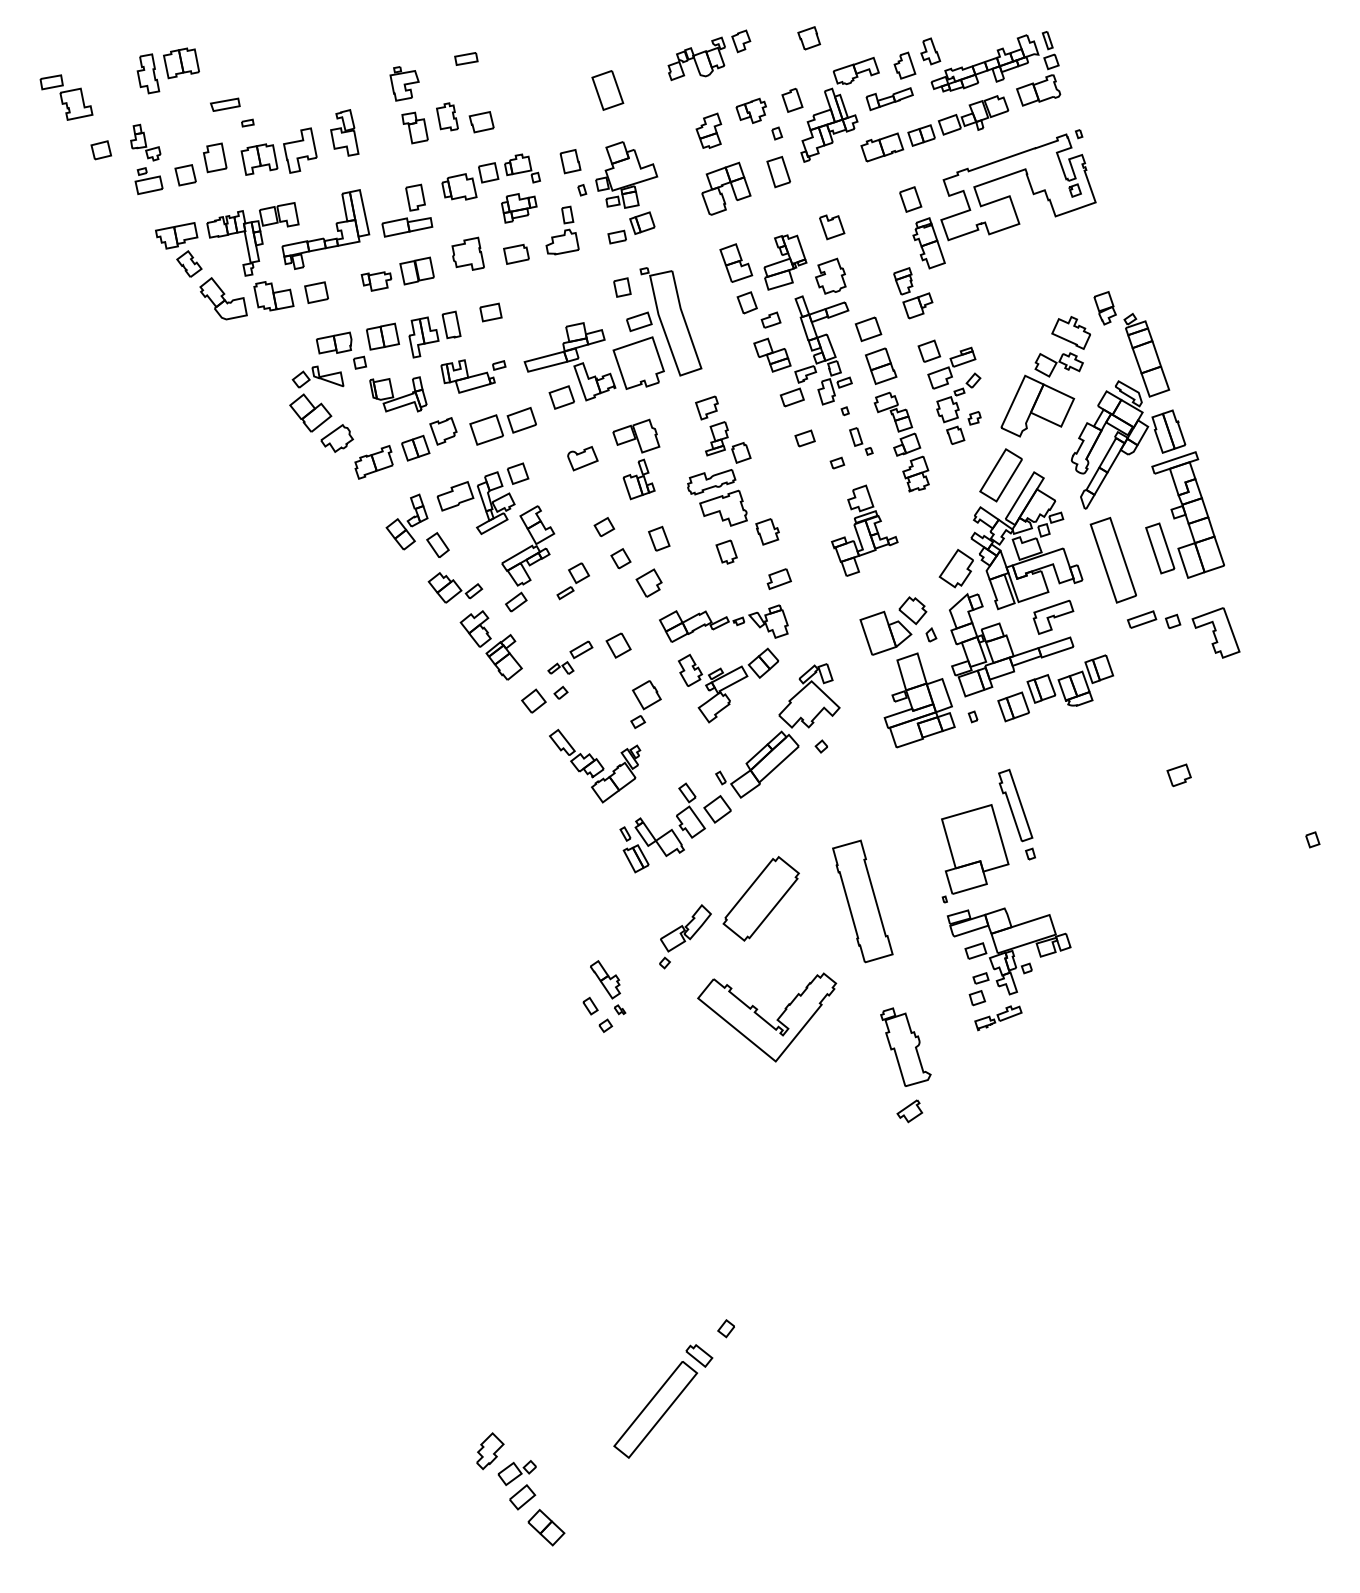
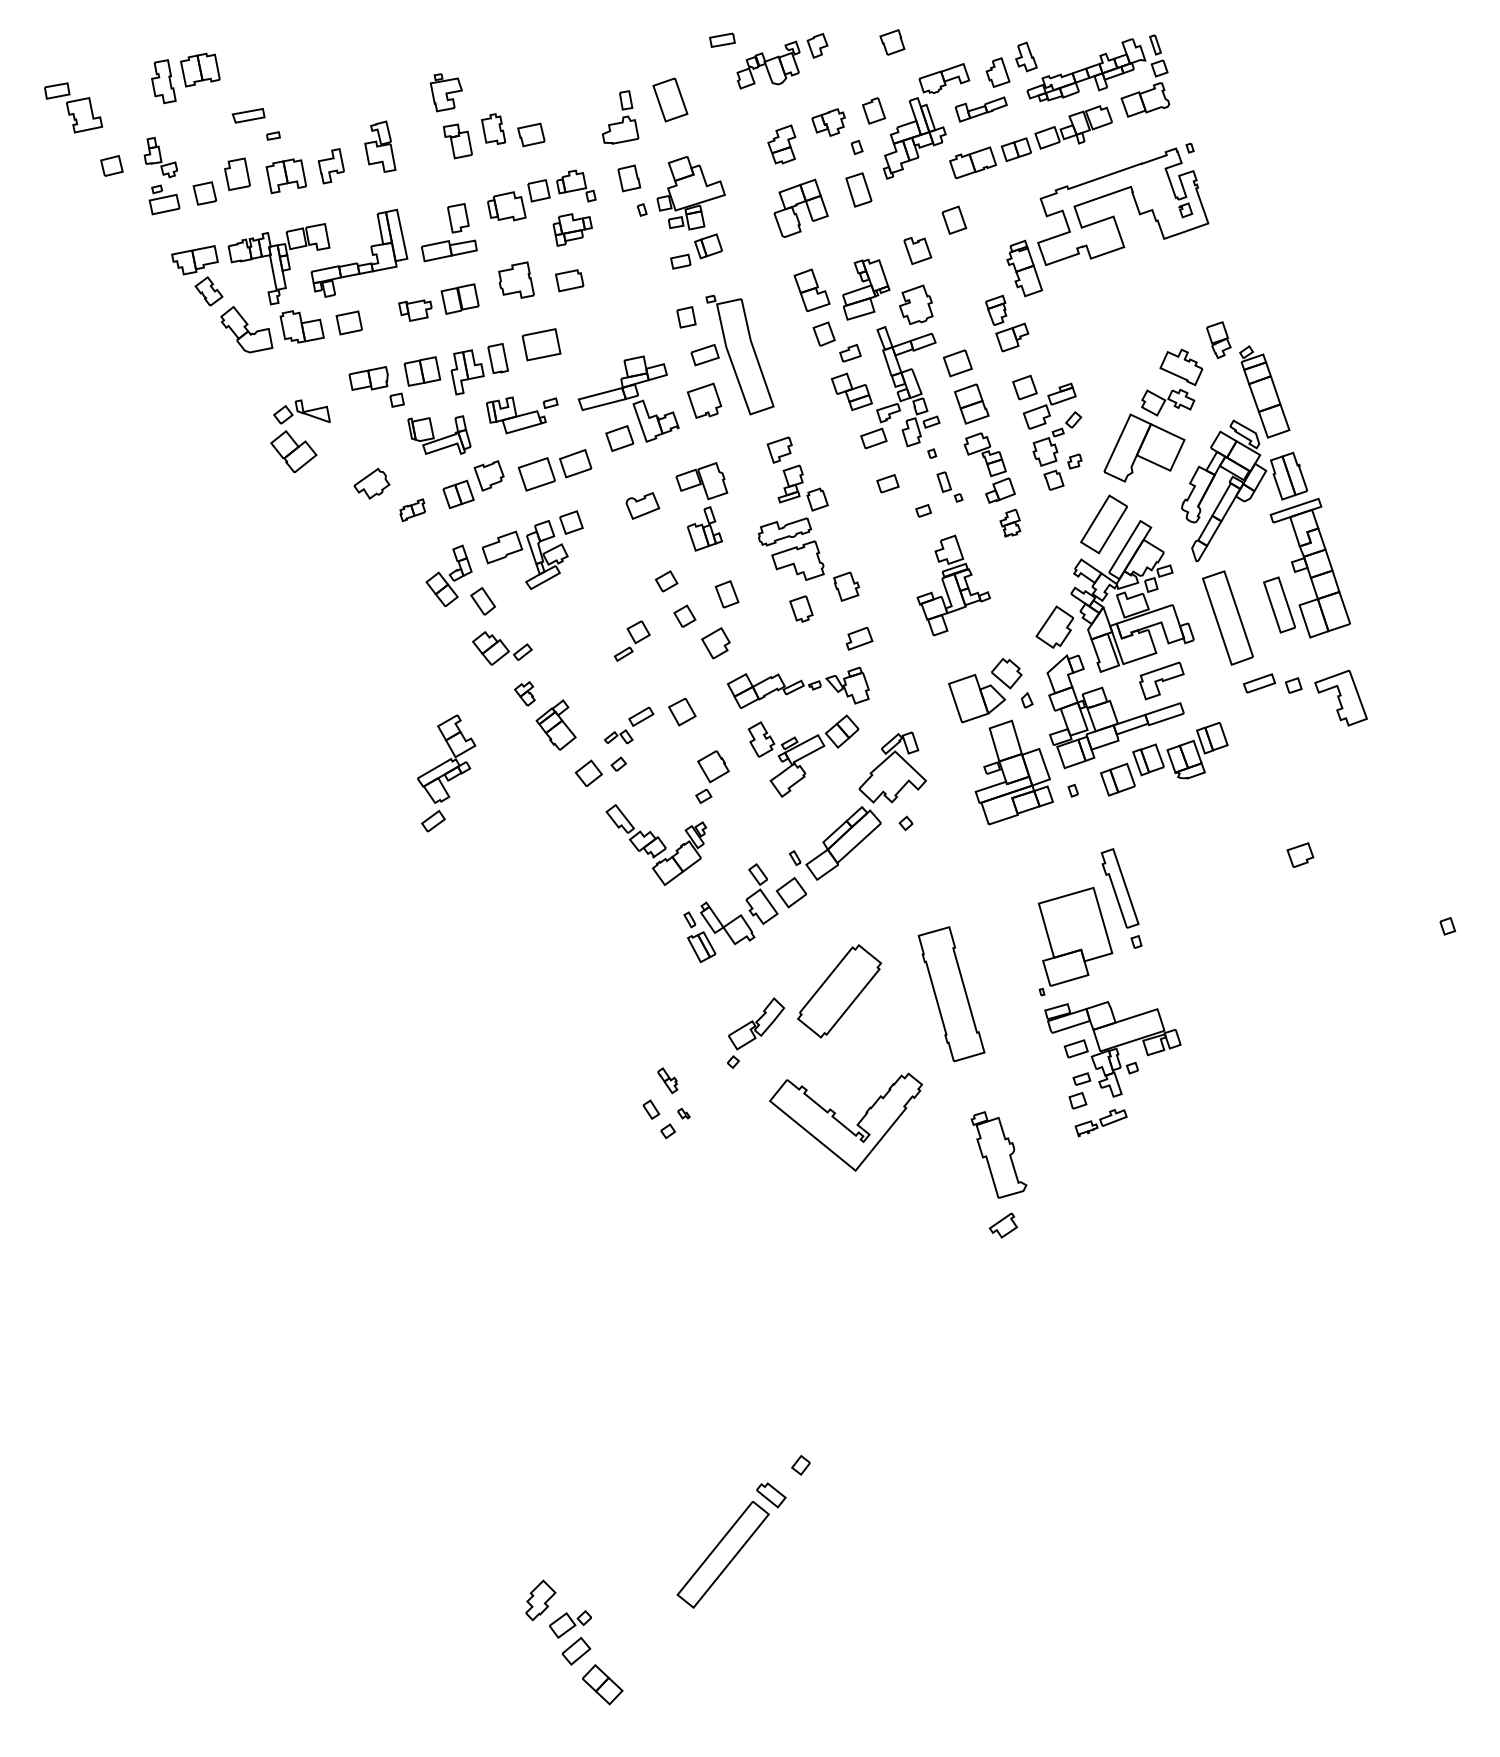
part: (466, 58) -> (722, 39), moved
part: (300, 149) -> (331, 165), size x0.7
part: (910, 198) -> (954, 219), moved
part: (562, 230) -> (620, 117), moved
part: (490, 312) -> (541, 344), size x1.6
part: (638, 363) -> (704, 400), size x0.6
part: (316, 399) -> (300, 436), moved
part: (373, 462) -> (412, 510), size x0.6
part: (916, 474) -> (1010, 523), size x0.7
part: (528, 558) -> (446, 773), moved
part: (475, 628) -> (524, 693), size x0.6
part: (605, 979) -> (667, 1080), size x0.6

